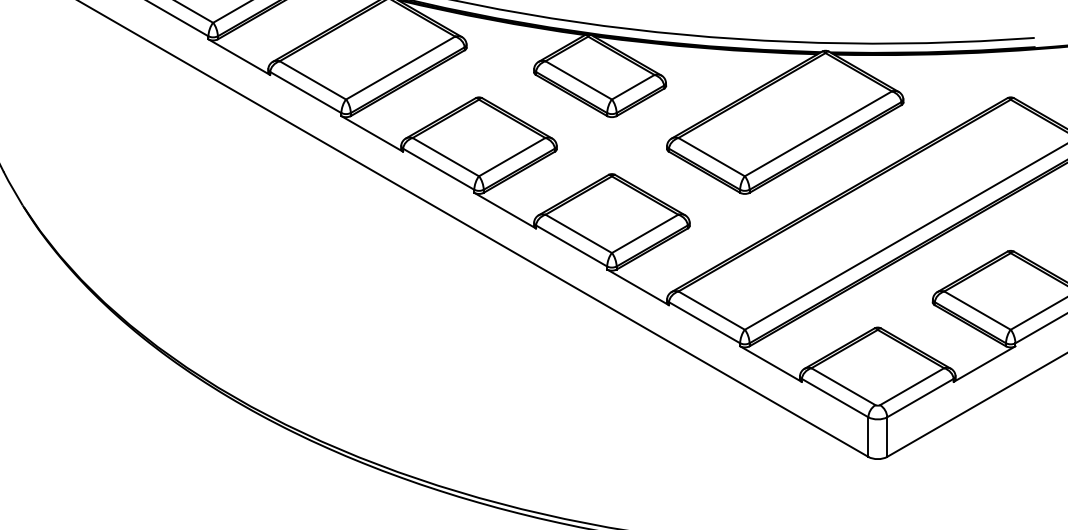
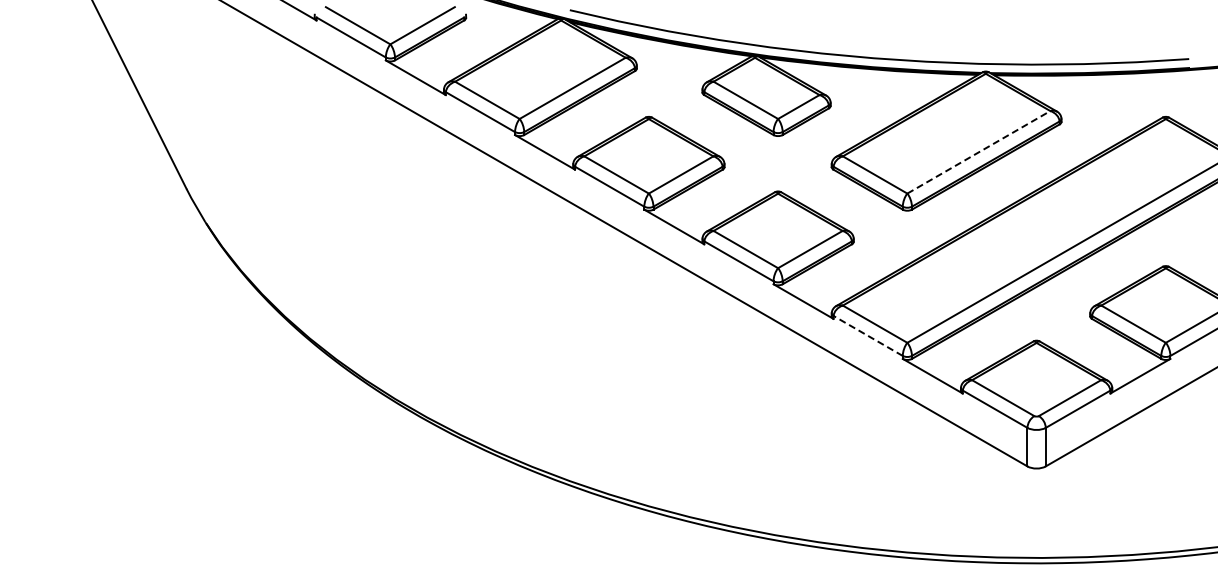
line: (818, 134) -> (978, 152), solid -> dashed
line: (704, 322) -> (868, 335), solid -> dashed

